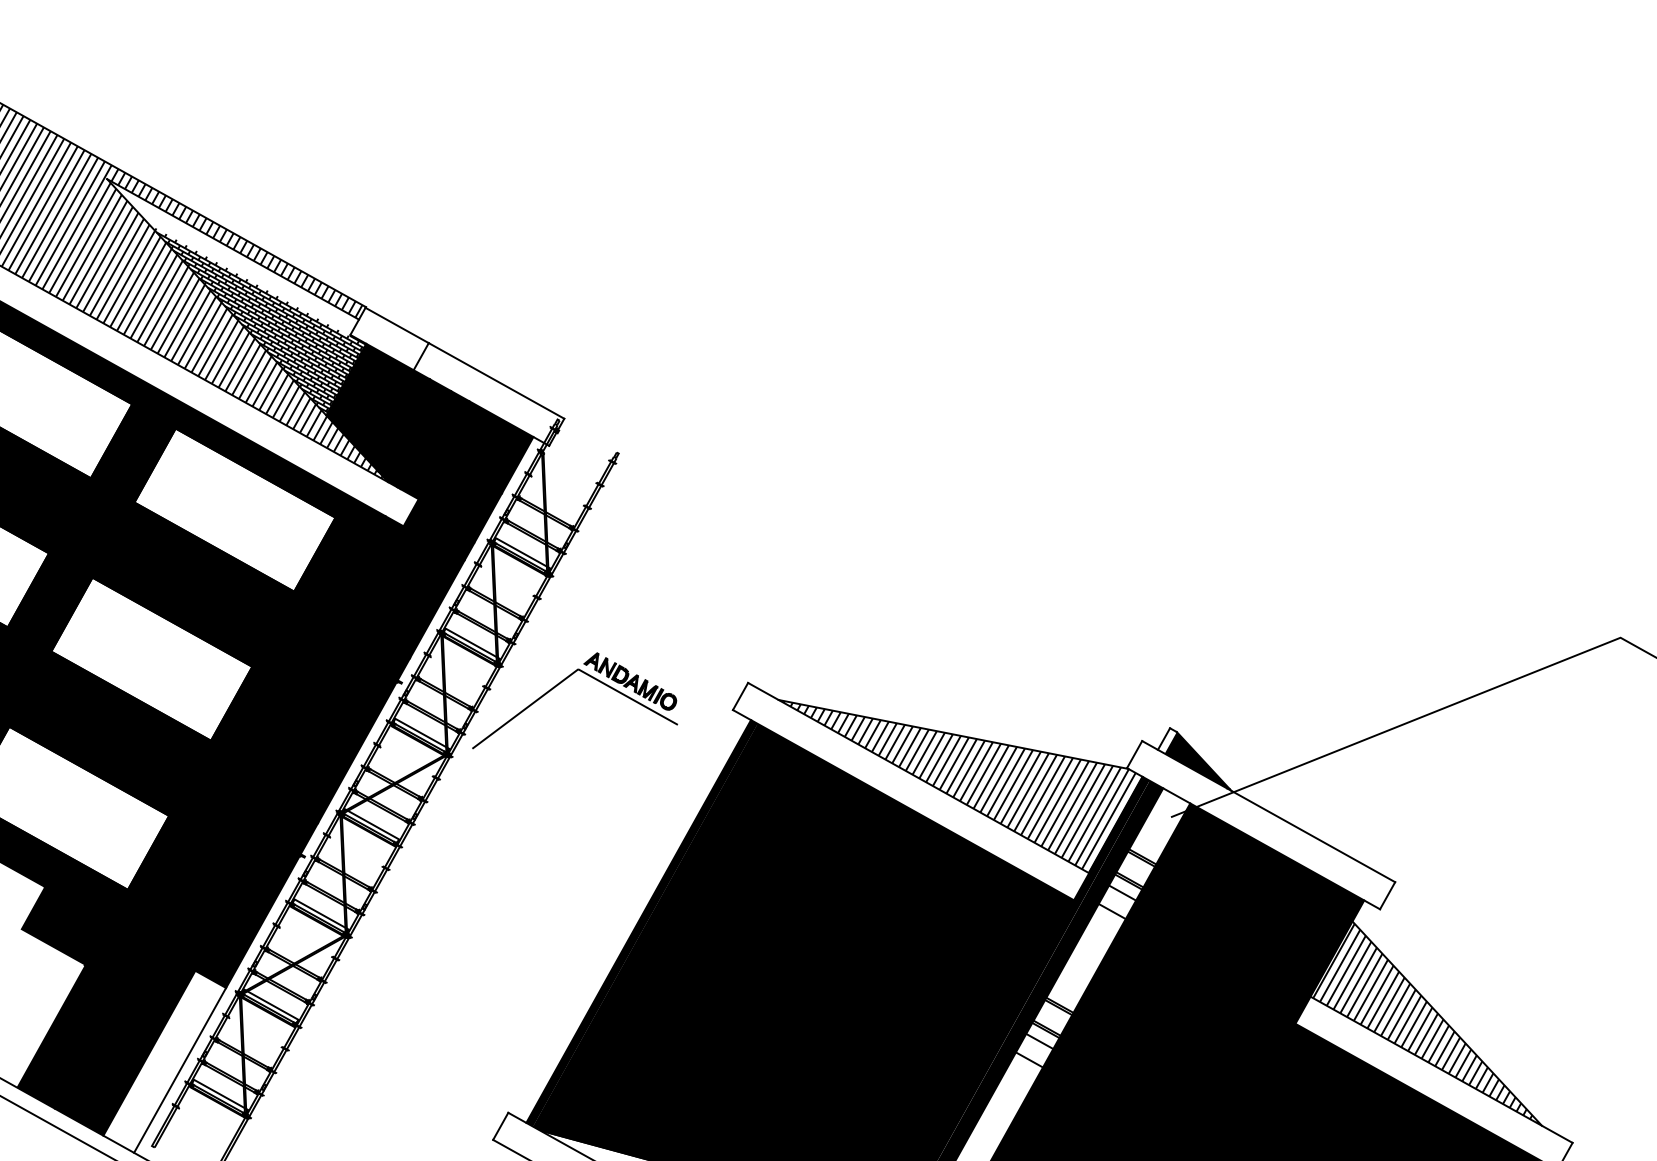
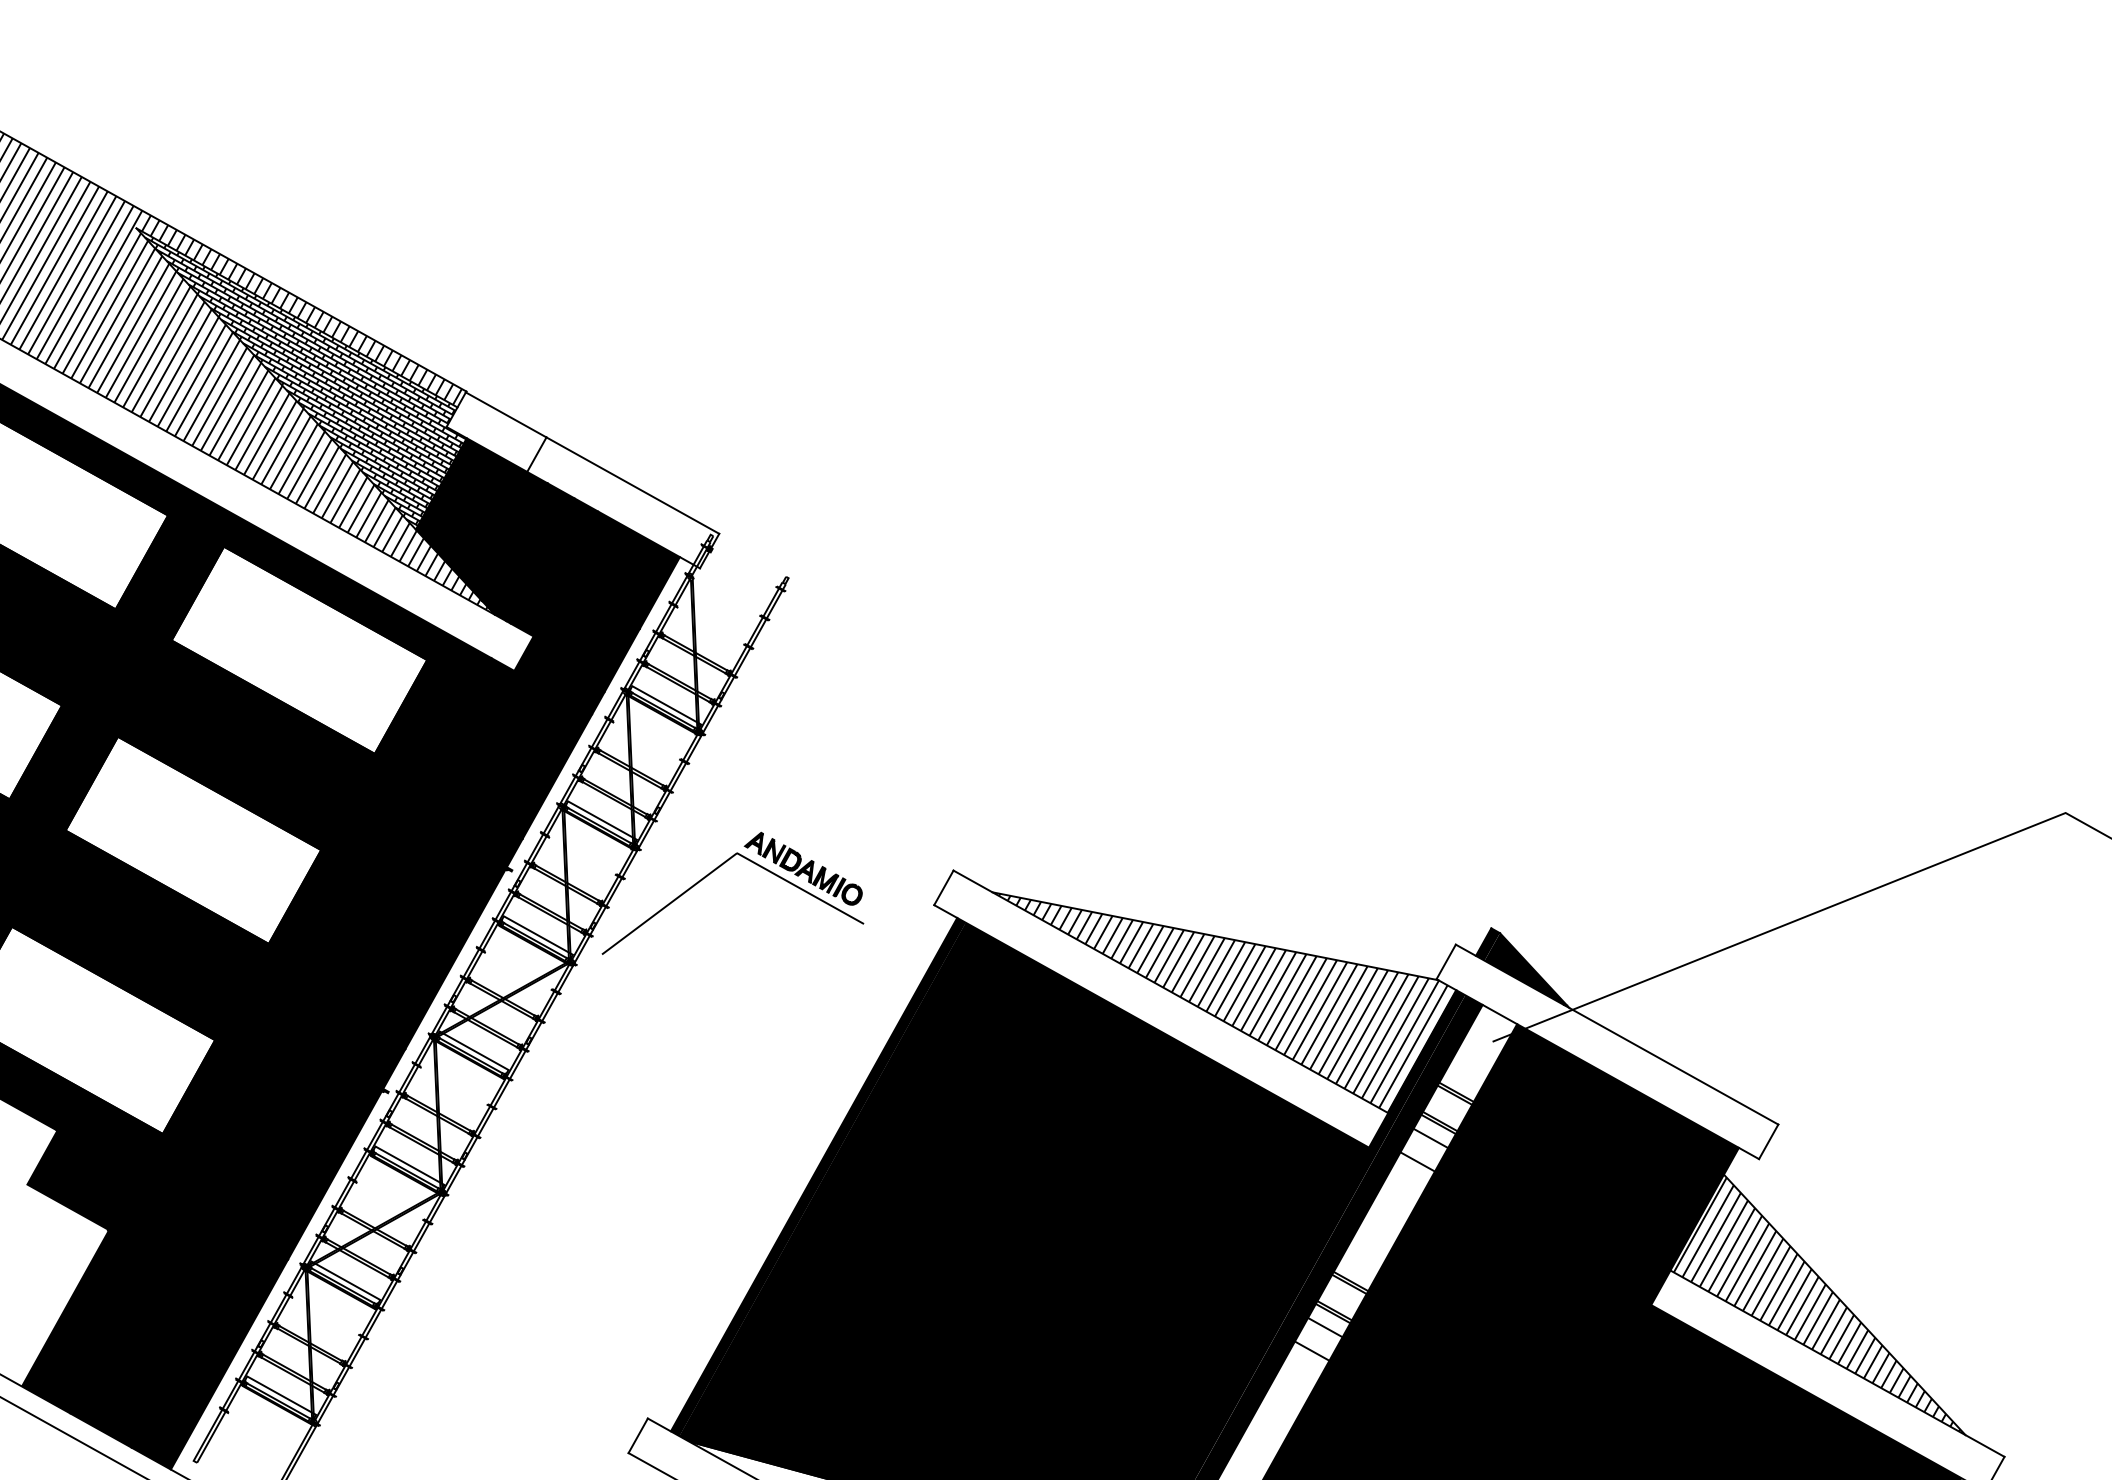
hatch: (233, 258) -> (297, 329), added
fill: (1167, 740) -> (1488, 944), added
fill: (164, 1061) -> (209, 1353), added

